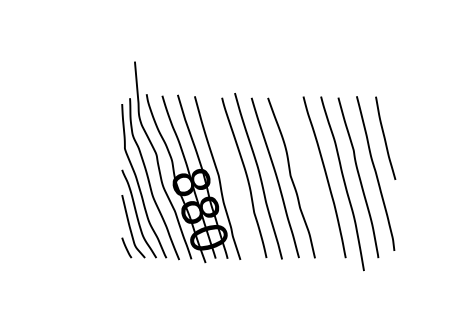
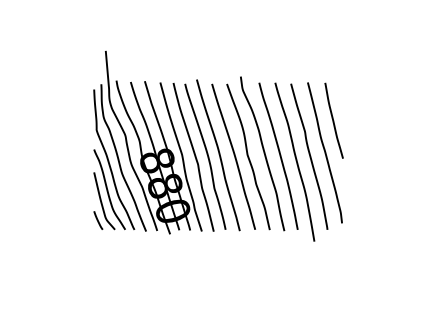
curve: (308, 174) -> (263, 153), added
curve: (232, 178) -> (194, 157), added

